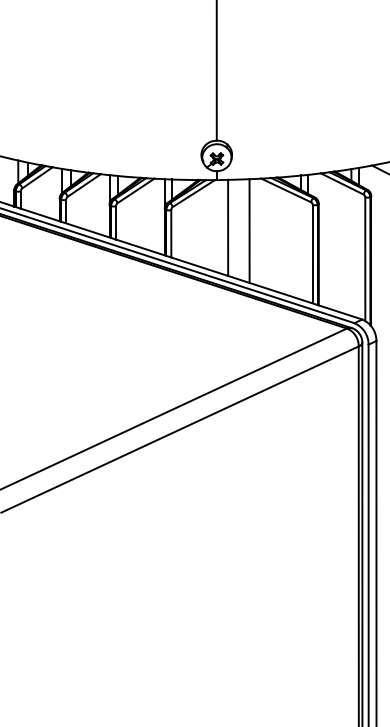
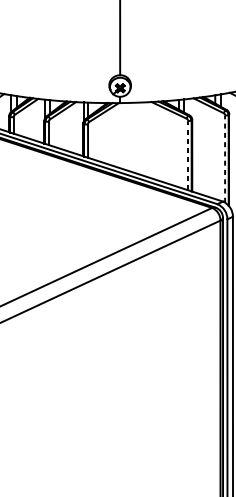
line: (228, 227) -> (128, 136), removed
line: (249, 230) -> (143, 138), removed
line: (312, 253) -> (187, 154), solid -> dashed
line: (365, 259) -> (225, 159), solid -> dashed

